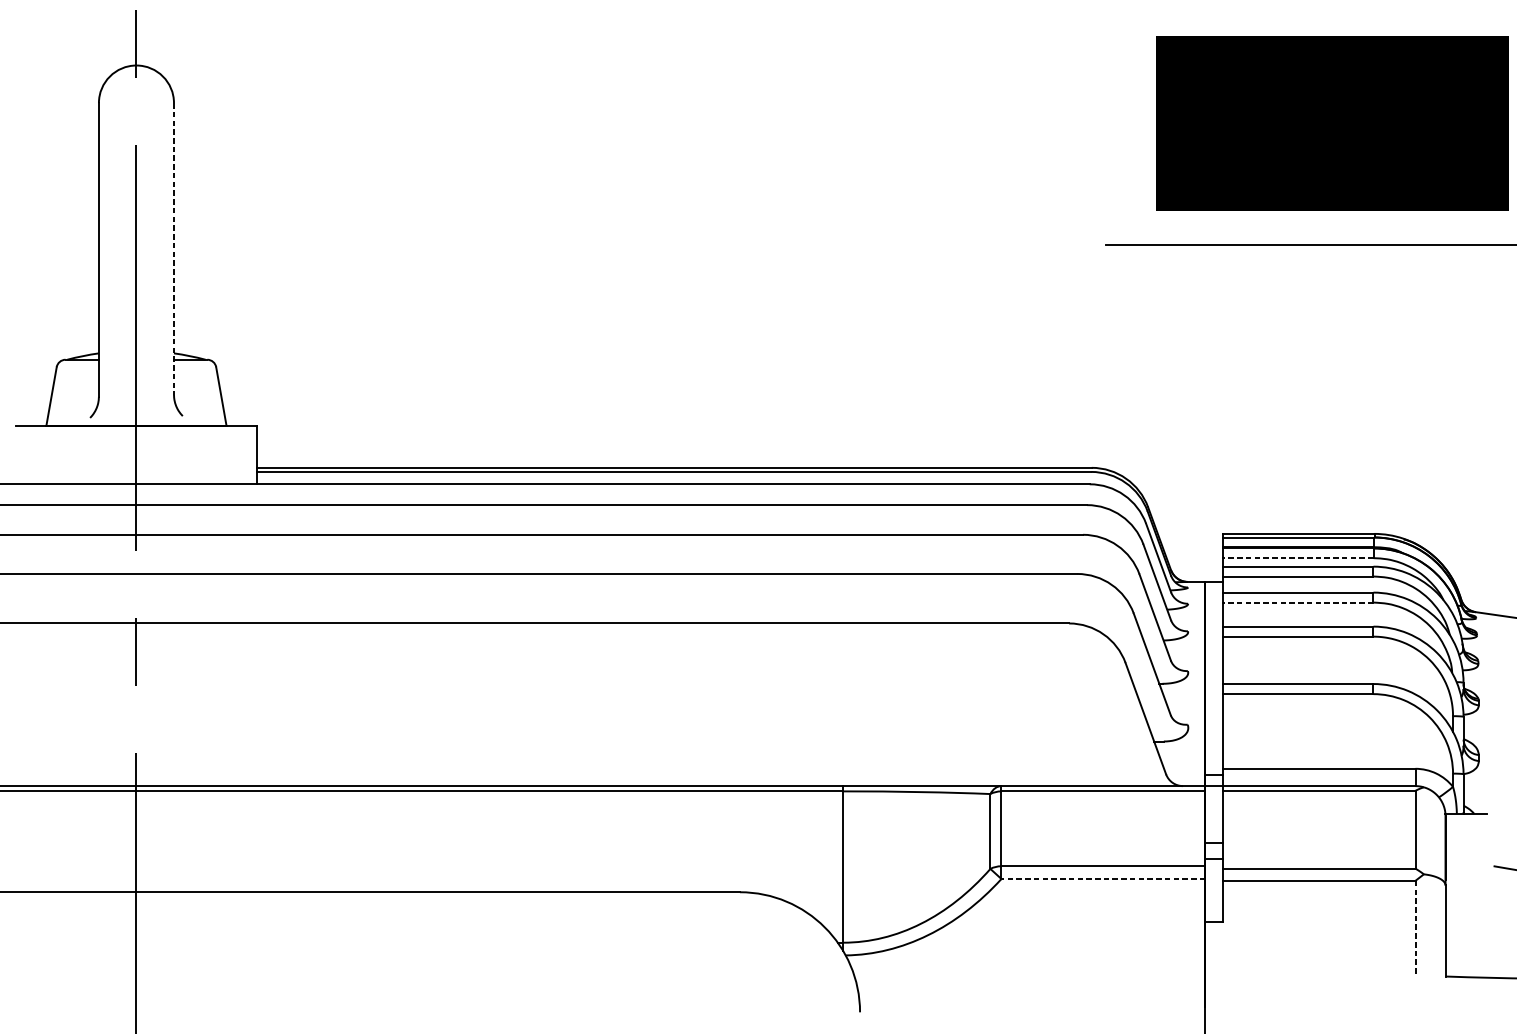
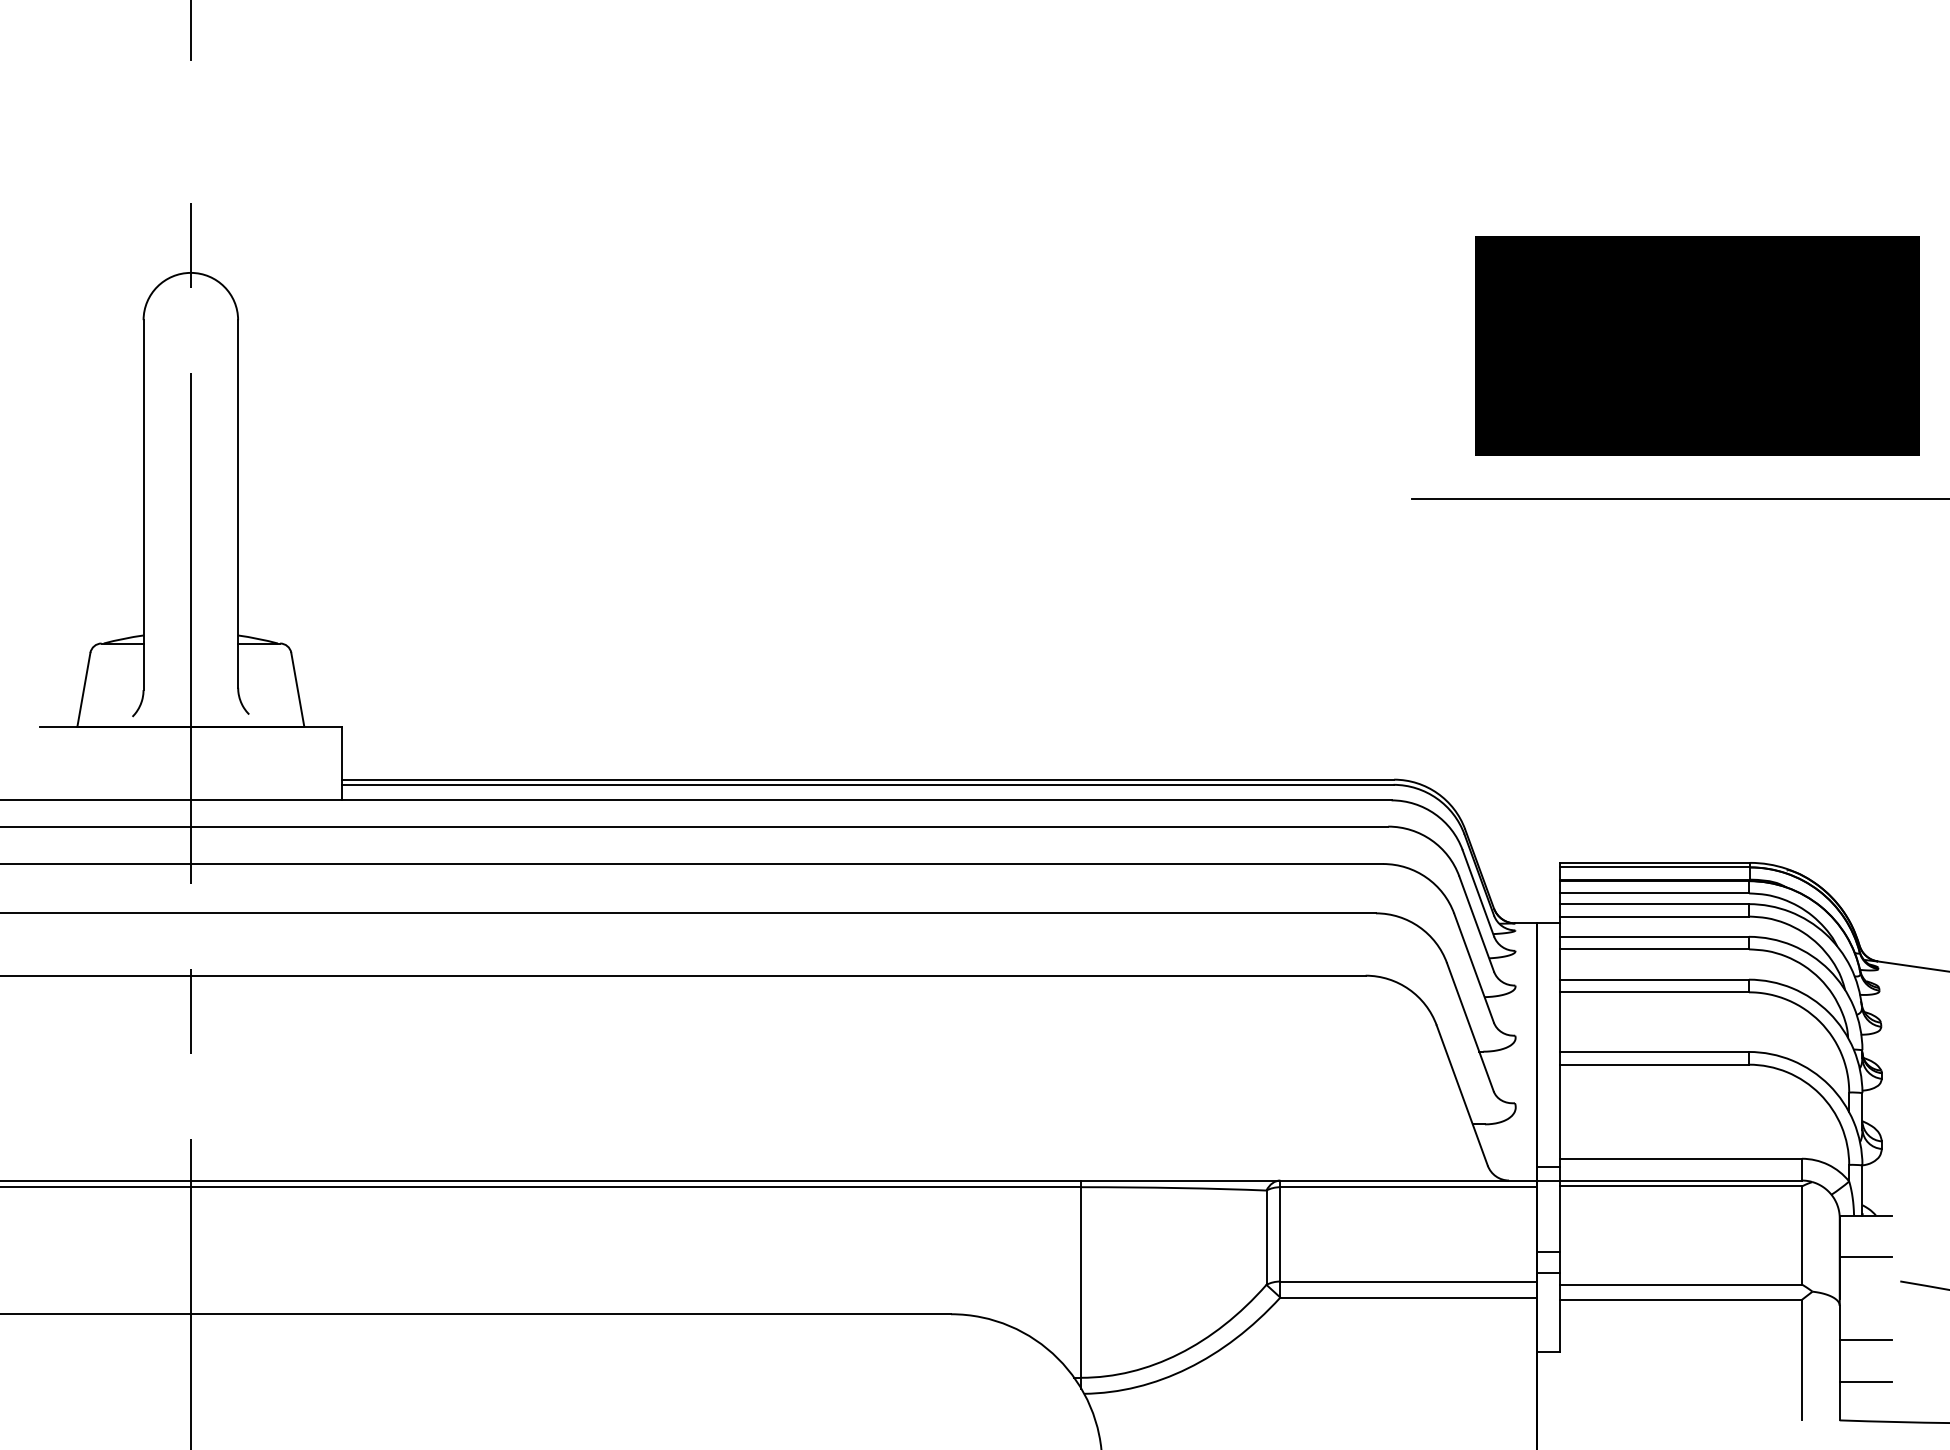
line: (174, 248) -> (238, 503), dashed -> solid
line: (1298, 558) -> (1654, 893), dashed -> solid
line: (1298, 602) -> (1654, 949), dashed -> solid
line: (1465, 847) -> (1865, 1257), added
line: (1103, 878) -> (1408, 1297), dashed -> solid
line: (1465, 913) -> (1865, 1340), added
line: (1415, 928) -> (1801, 1360), dashed -> solid
line: (1465, 945) -> (1865, 1381), added

